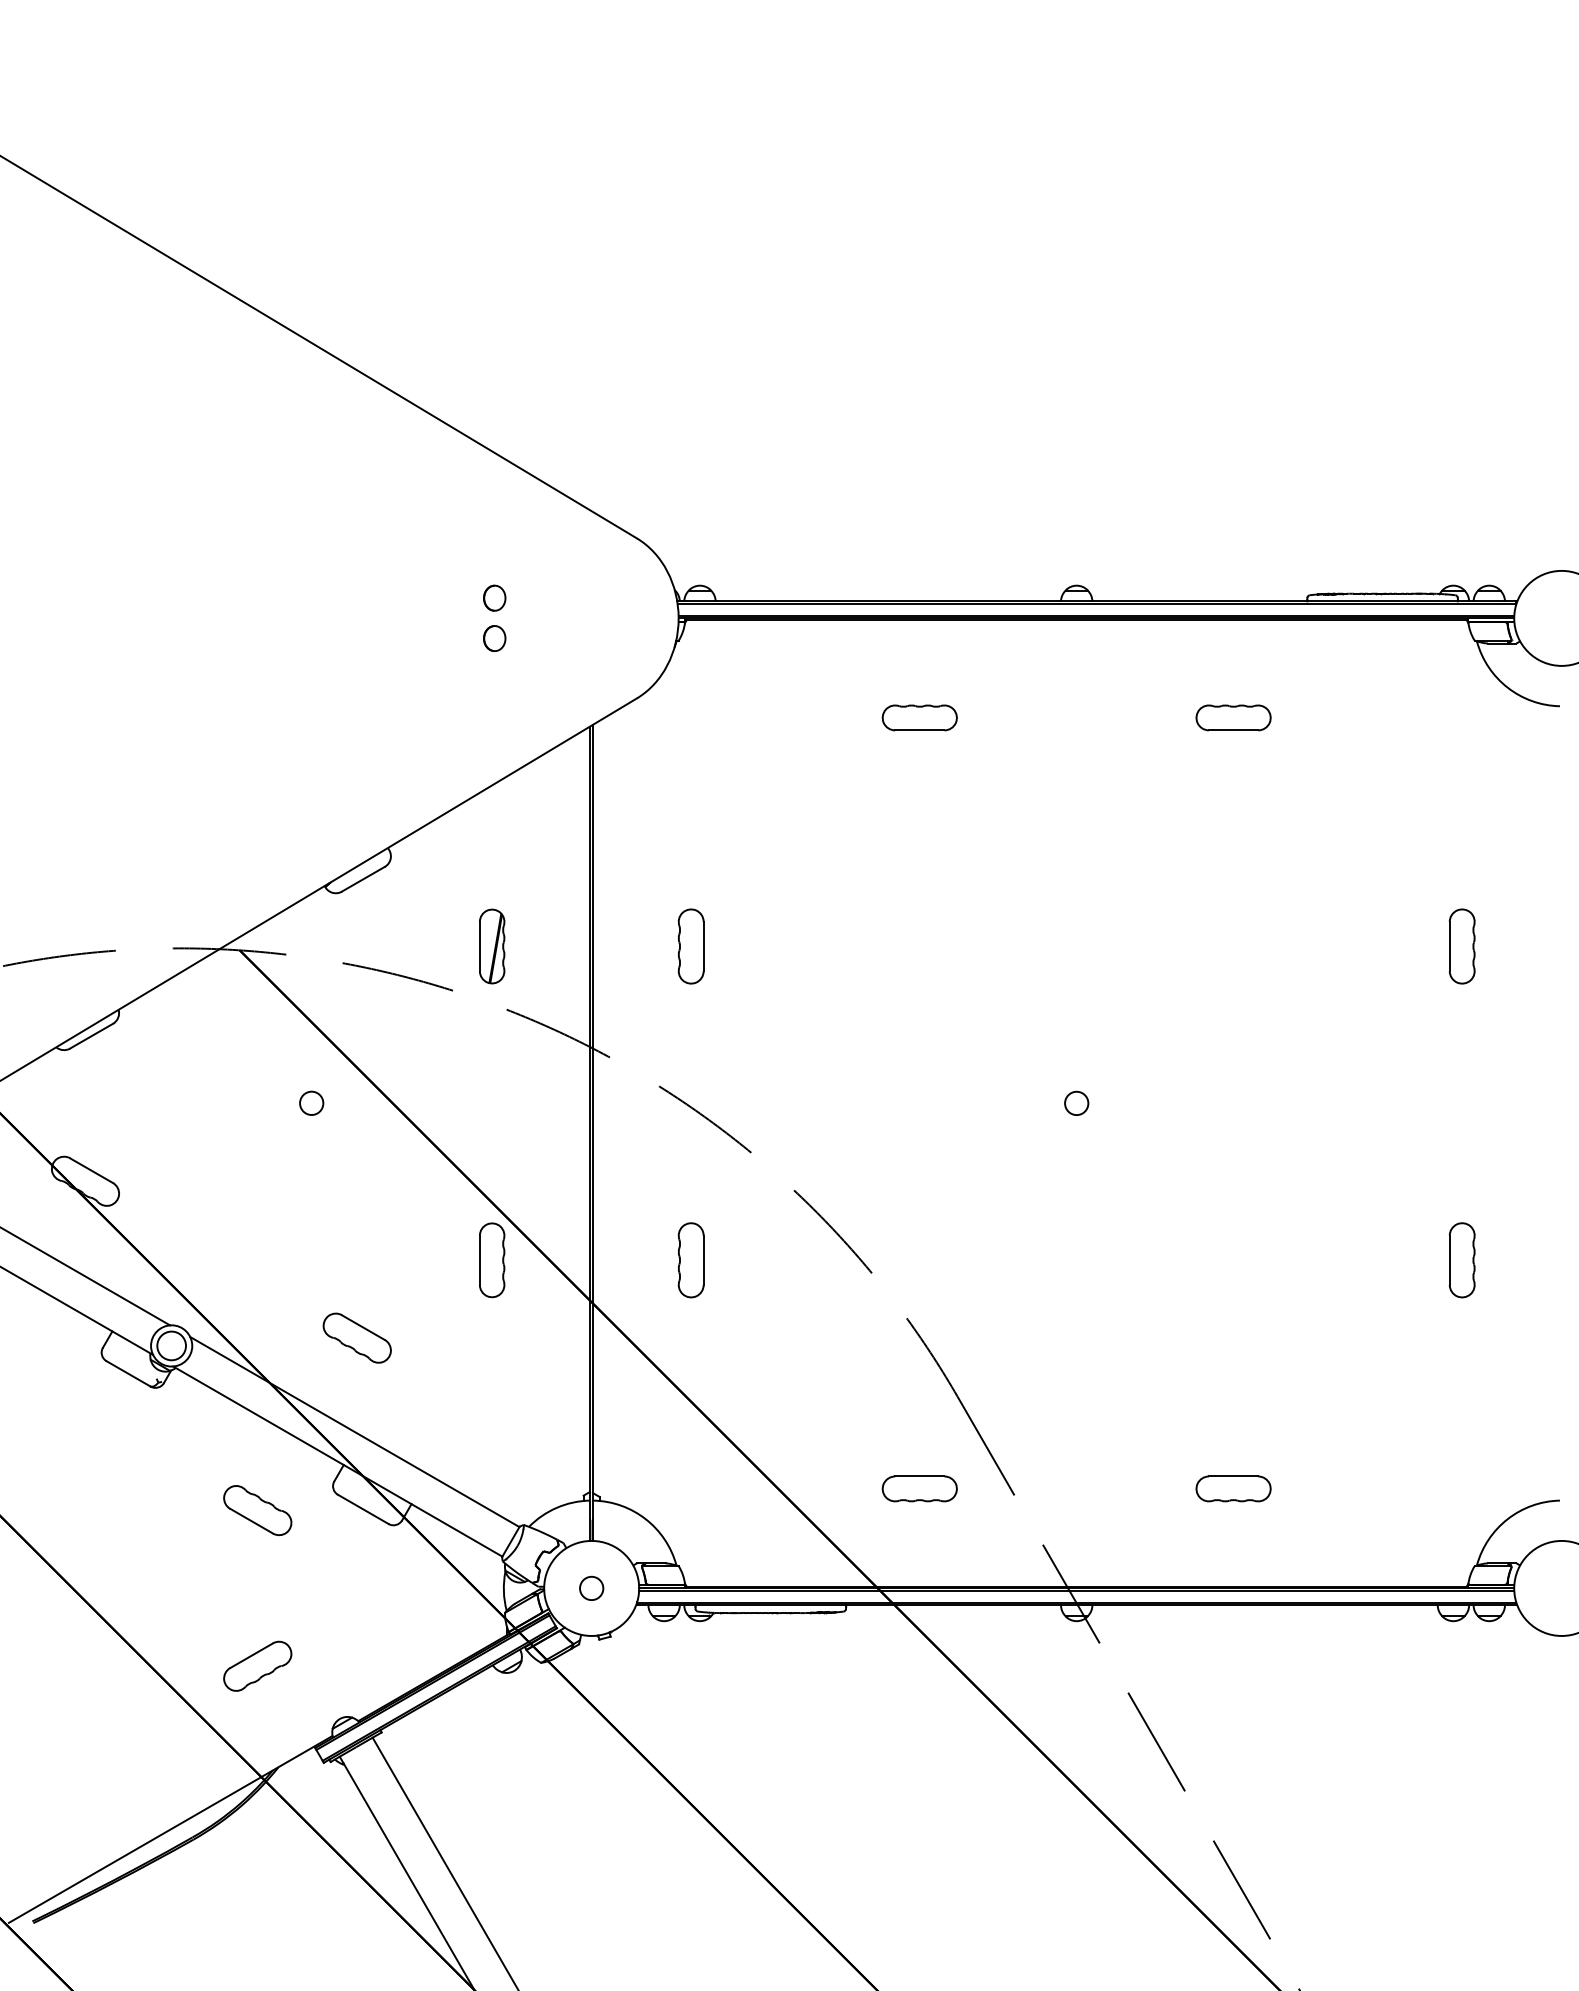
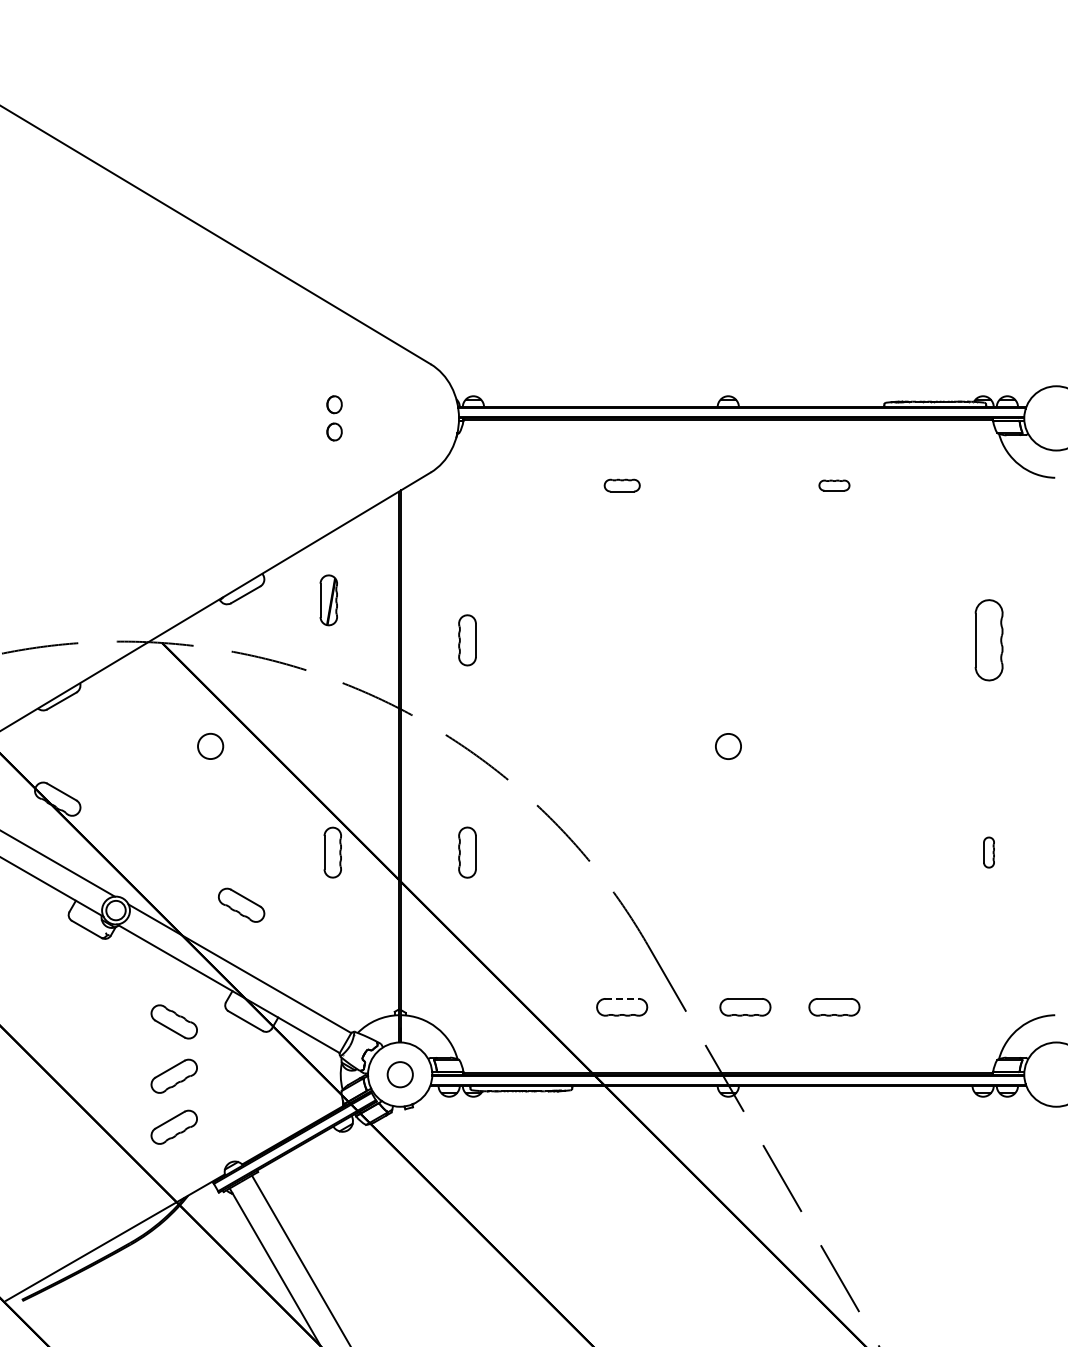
part: (920, 717) -> (622, 485), size x0.7
part: (1233, 717) -> (834, 485), size x0.6
part: (491, 946) -> (328, 600), moved
part: (1461, 946) -> (988, 640), size x1.6
circle: (311, 1103) -> (210, 746), size x1.6
circle: (1075, 1103) -> (727, 746), size x1.6
part: (1461, 1260) -> (988, 852), size x0.6
line: (920, 1475) -> (622, 998), solid -> dashed
part: (1102, 1489) -> (745, 1007), added
circle: (590, 1588) -> (399, 1074), size x1.6
part: (256, 1589) -> (173, 1075), added

